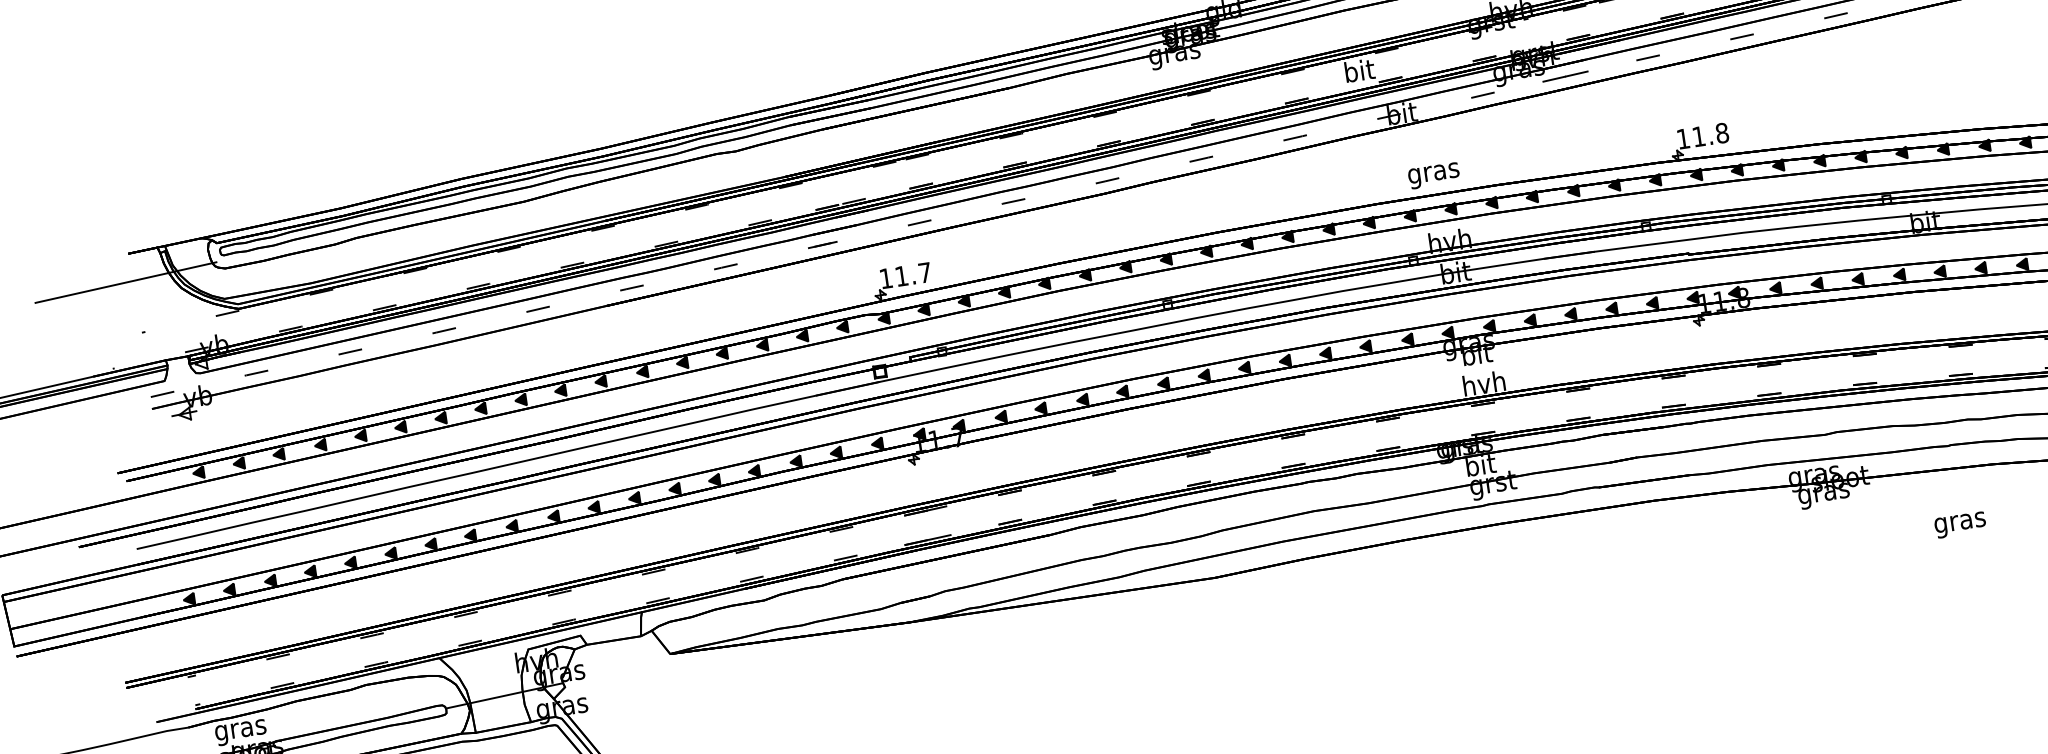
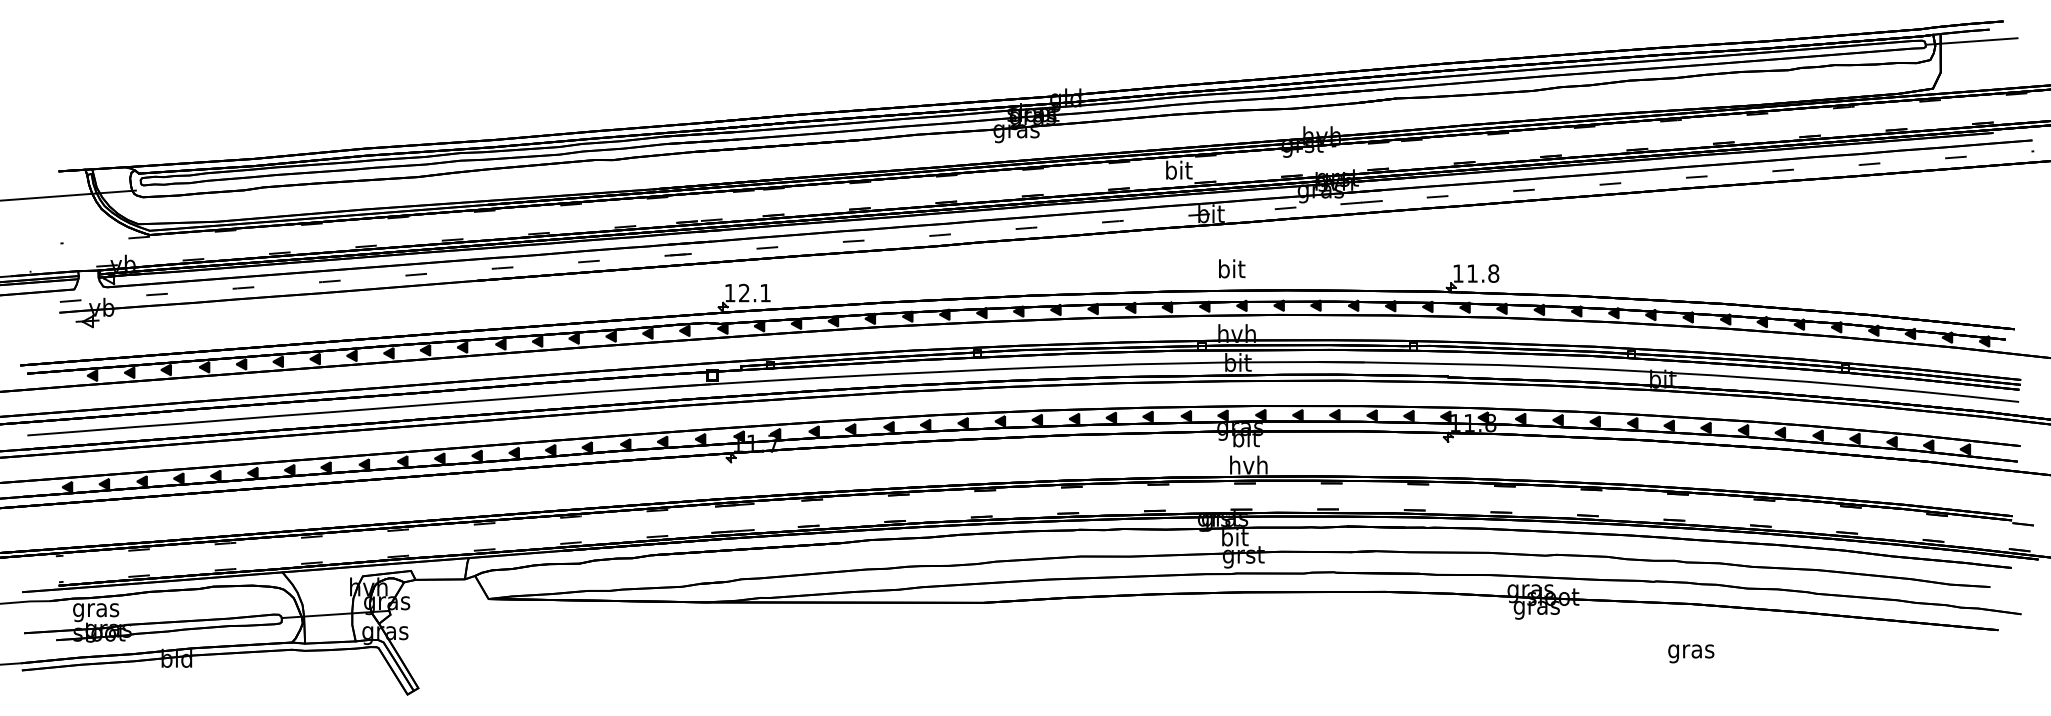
text: (1433, 173) -> (1231, 271), gras -> bit
text: (912, 273) -> (754, 292), 11.7 -> 12.1
text: (1960, 524) -> (1691, 653), moved

